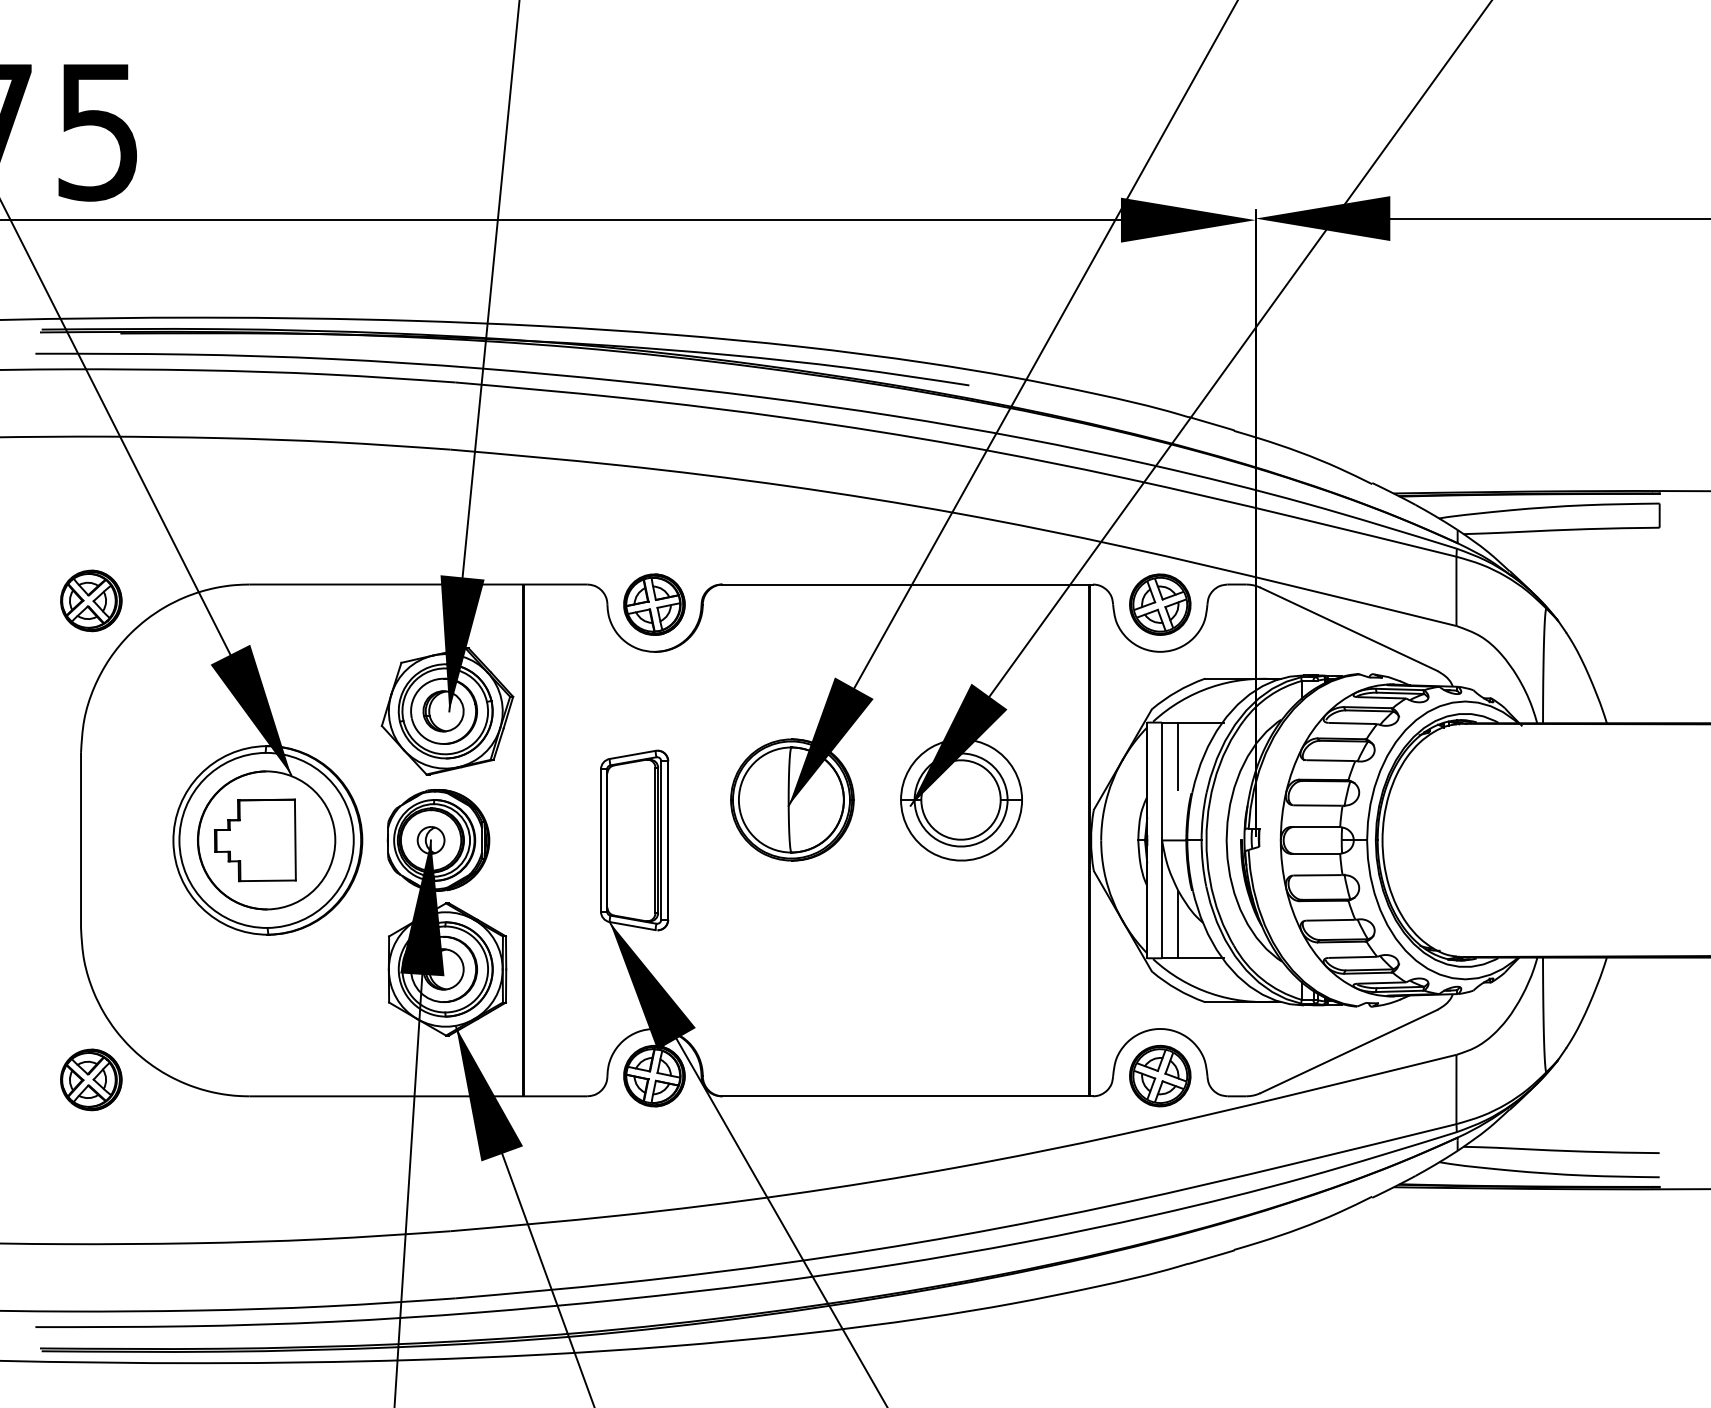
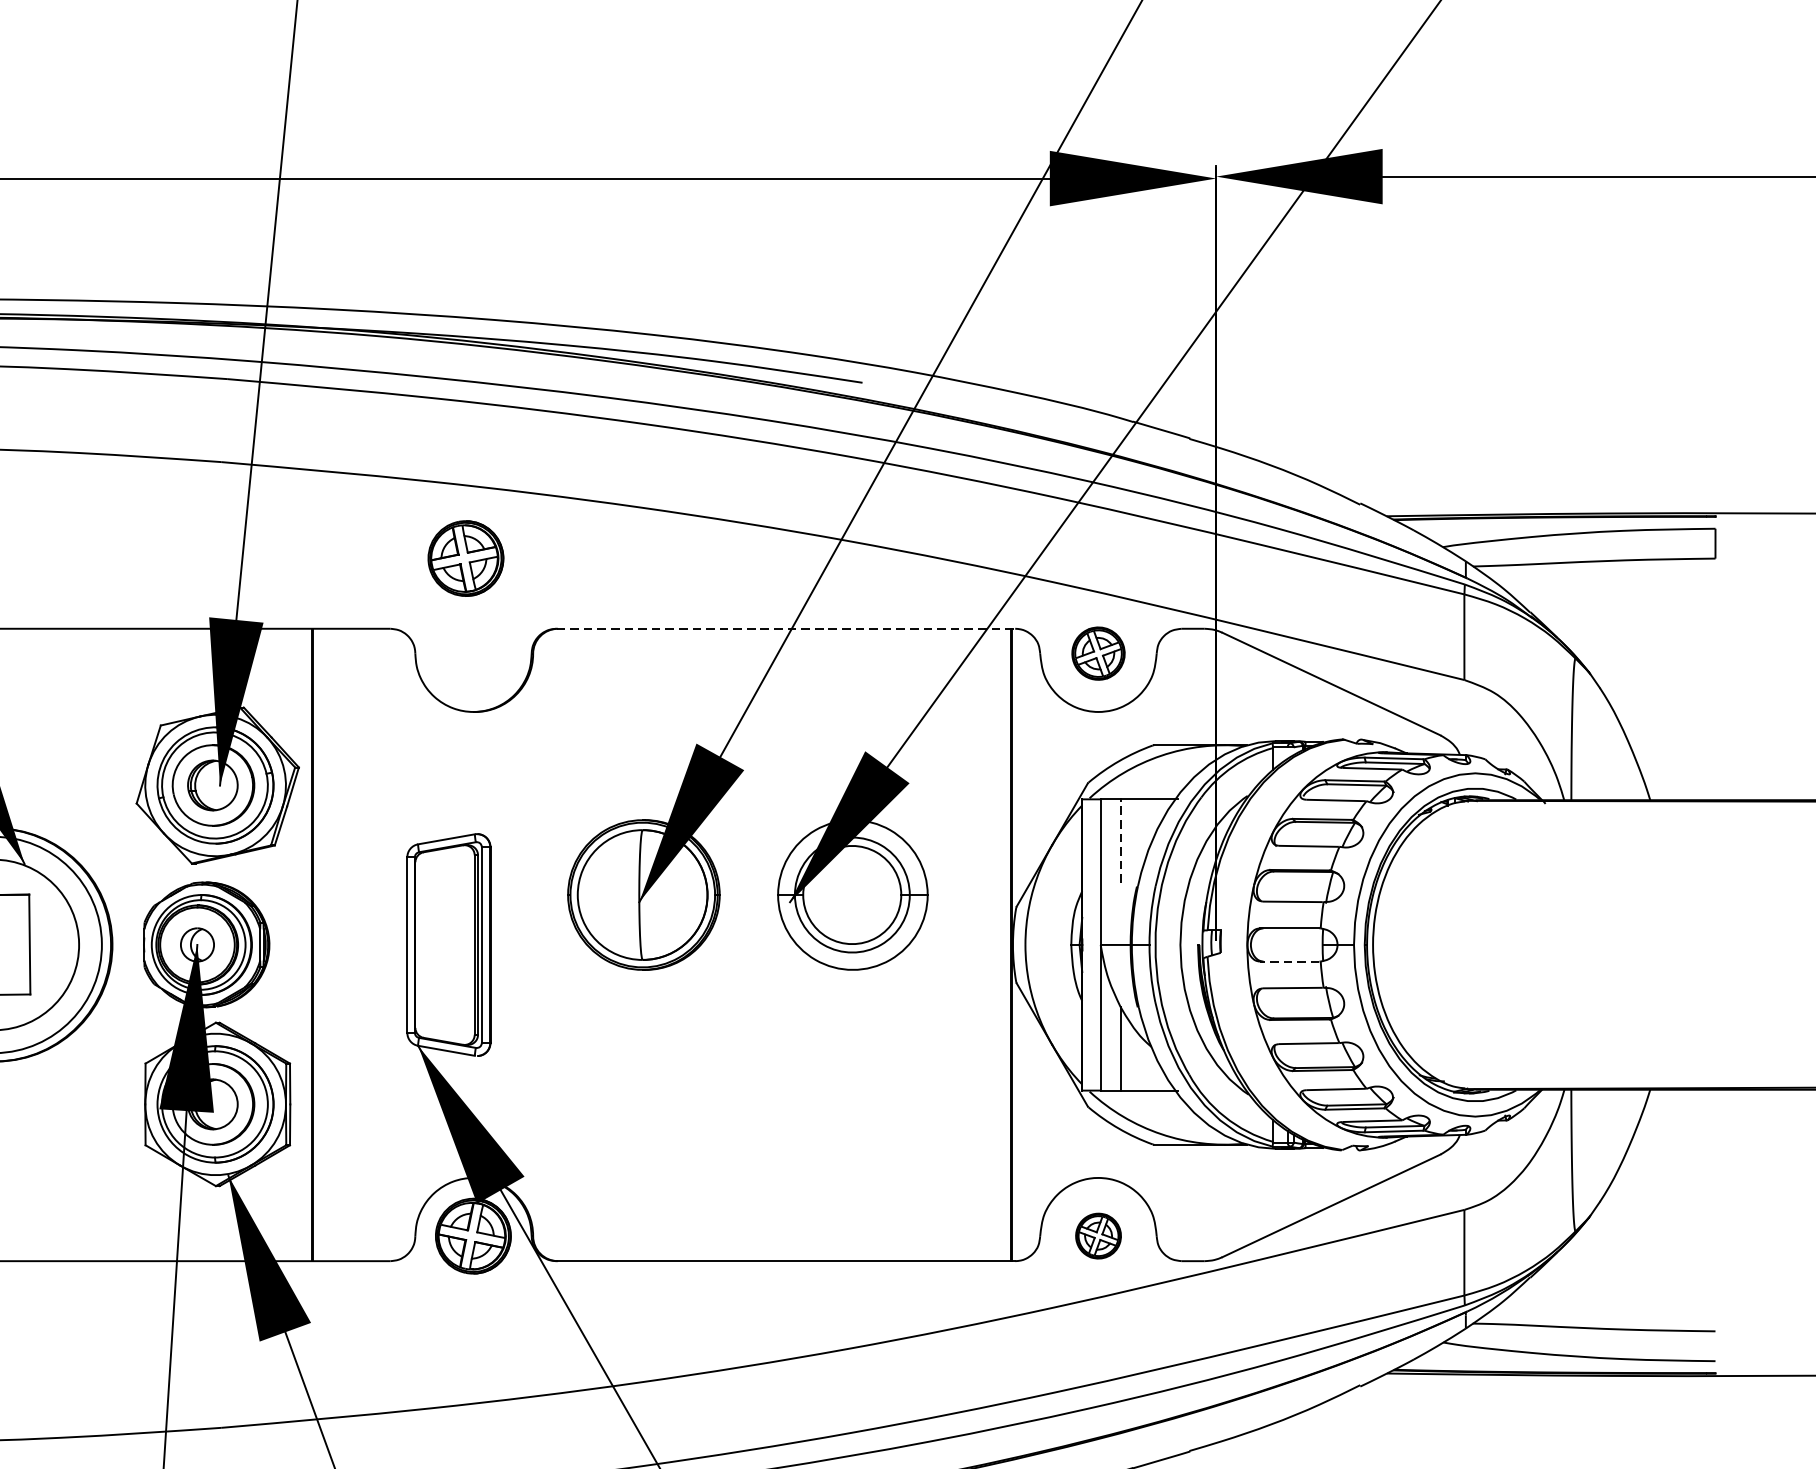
line: (907, 584) -> (786, 628), solid -> dashed
part: (654, 604) -> (466, 558), moved
part: (1160, 604) -> (1098, 653), size x0.7
line: (1178, 756) -> (1120, 841), solid -> dashed
line: (1314, 853) -> (1288, 961), solid -> dashed
part: (1160, 1075) -> (1098, 1235), size x0.6

